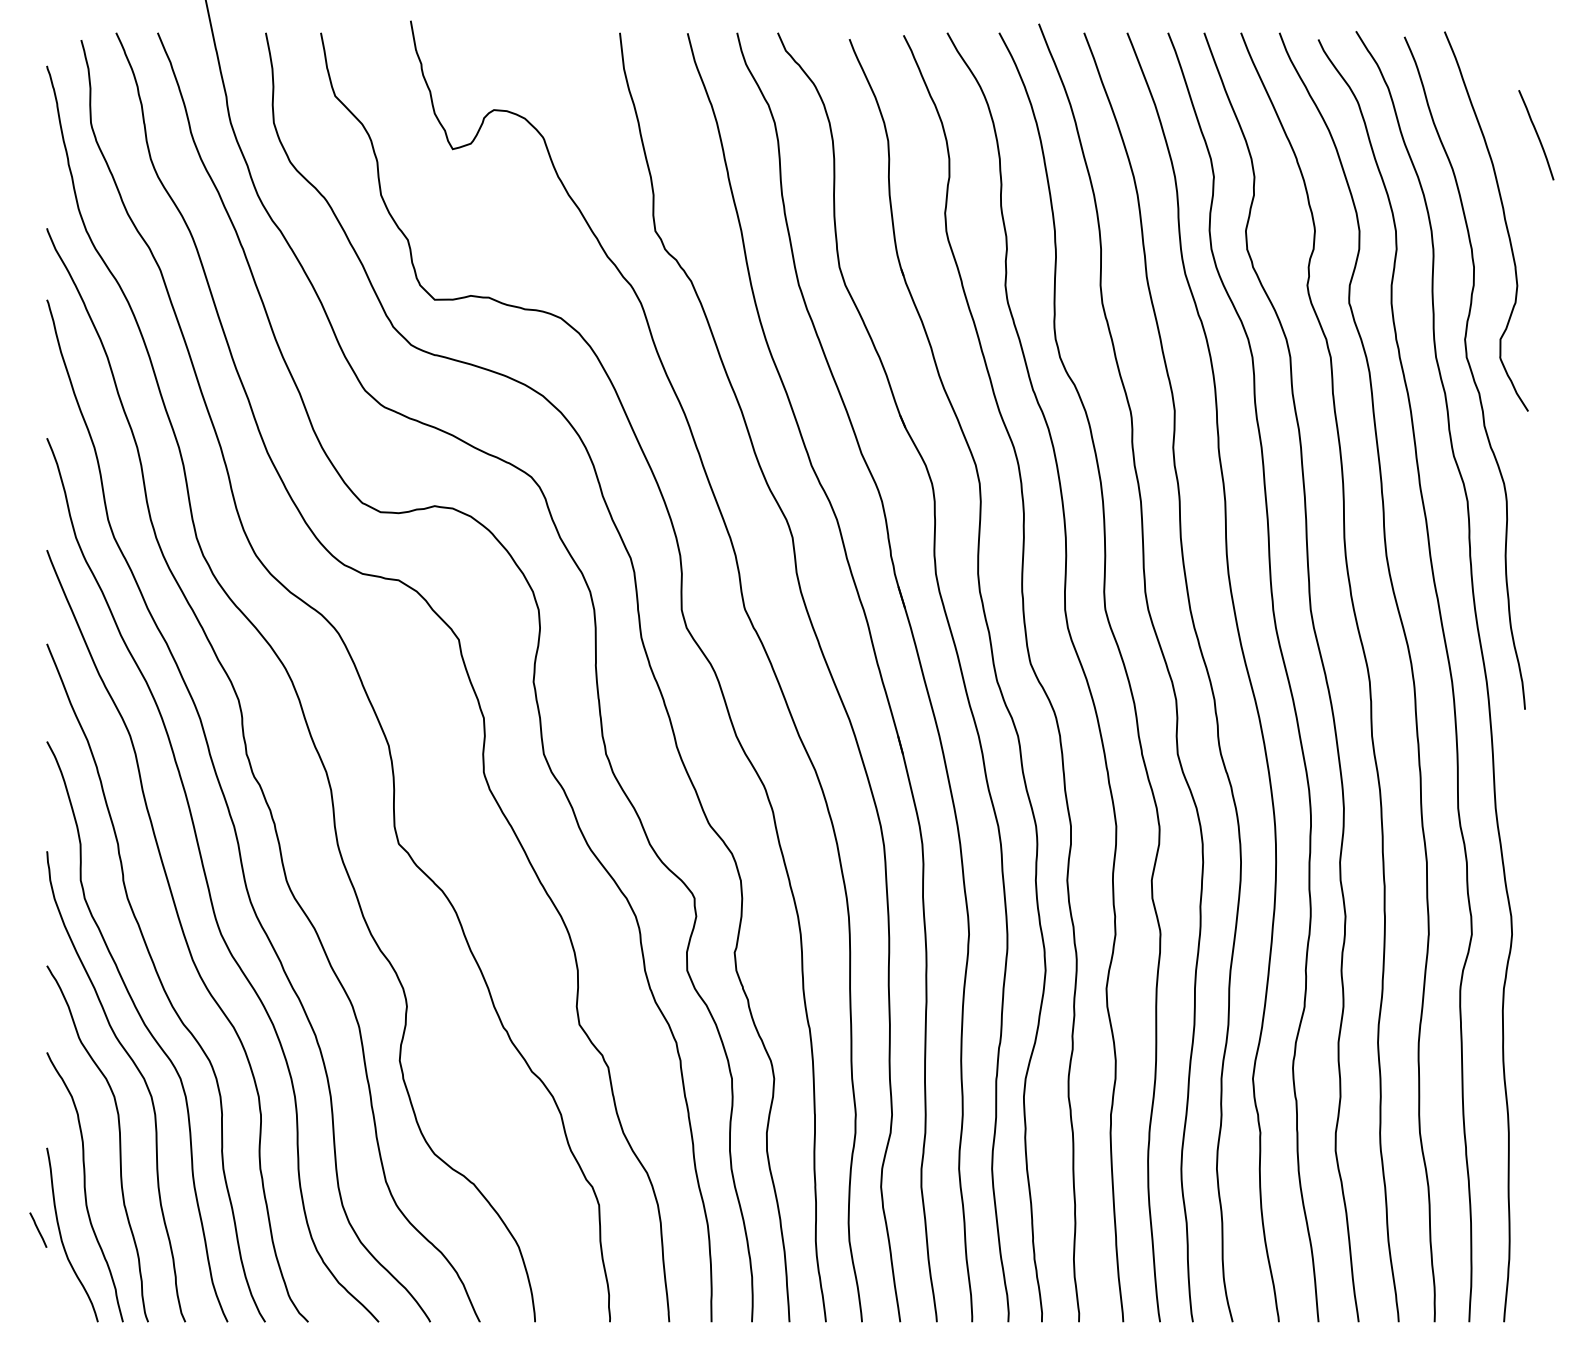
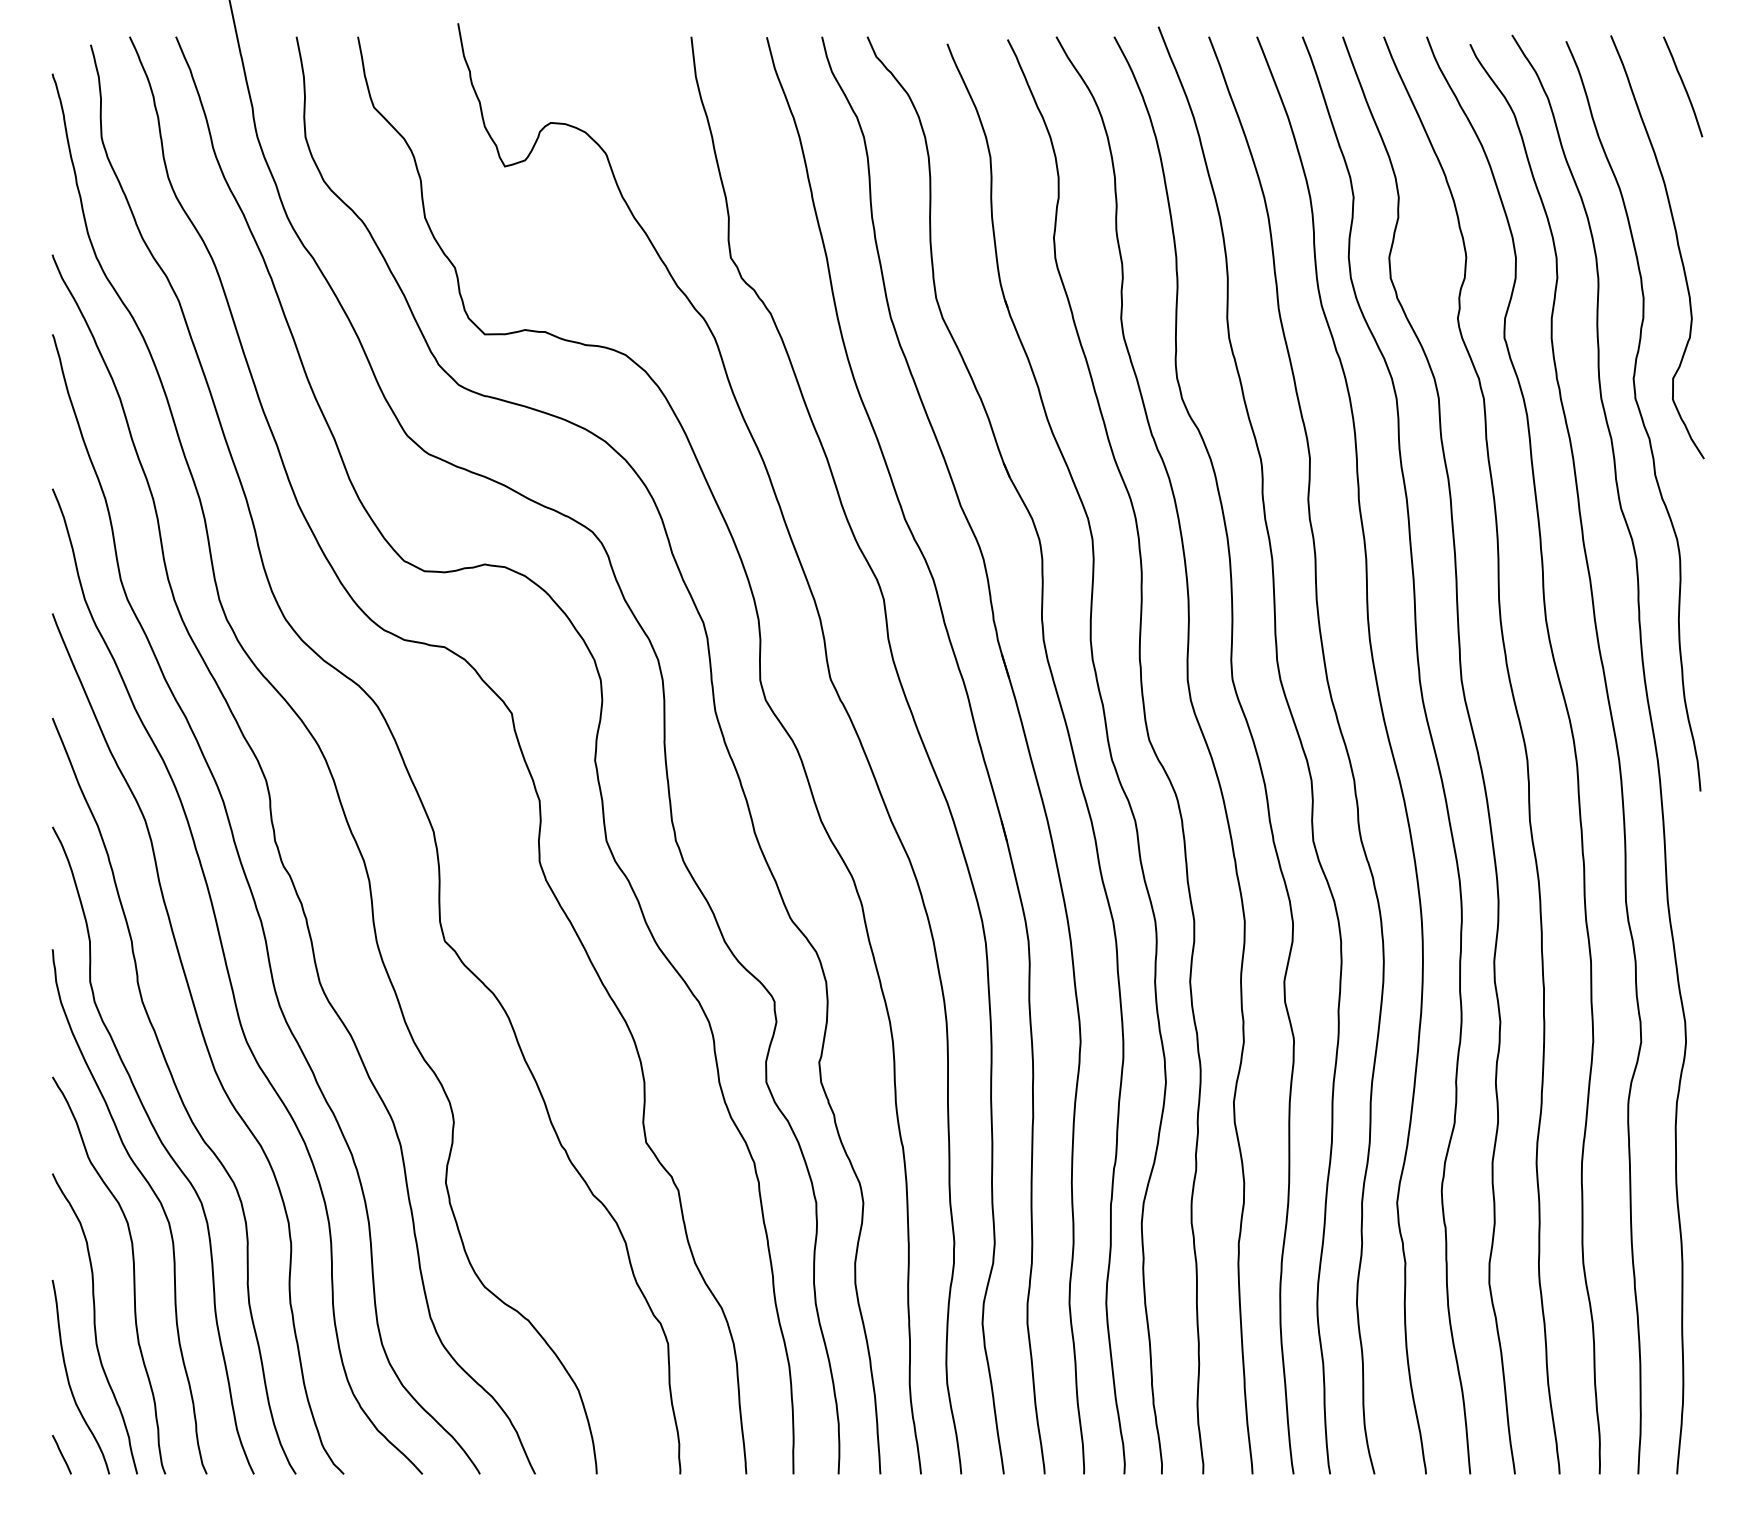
curve: (1536, 134) -> (1683, 86), moved
line: (37, 1229) -> (61, 1454), moved

